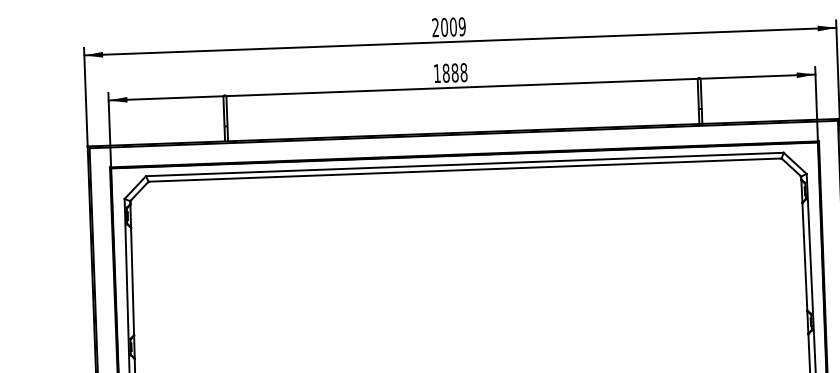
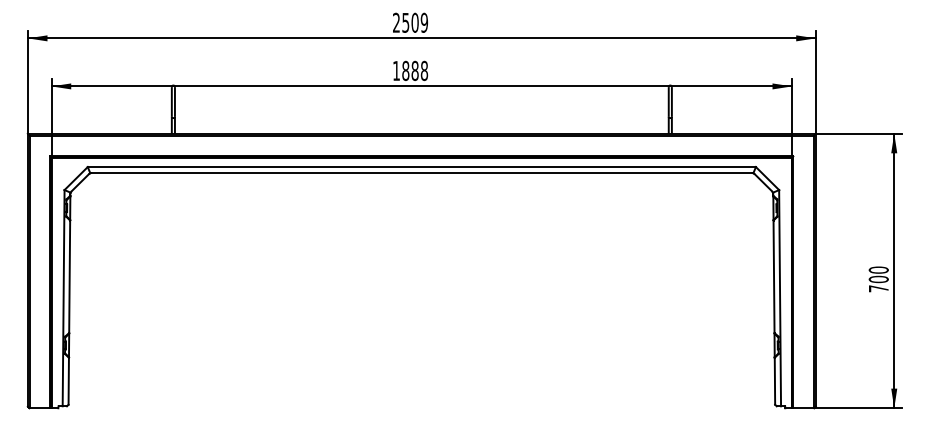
text: (444, 27) -> (405, 22), 2009 -> 2509

